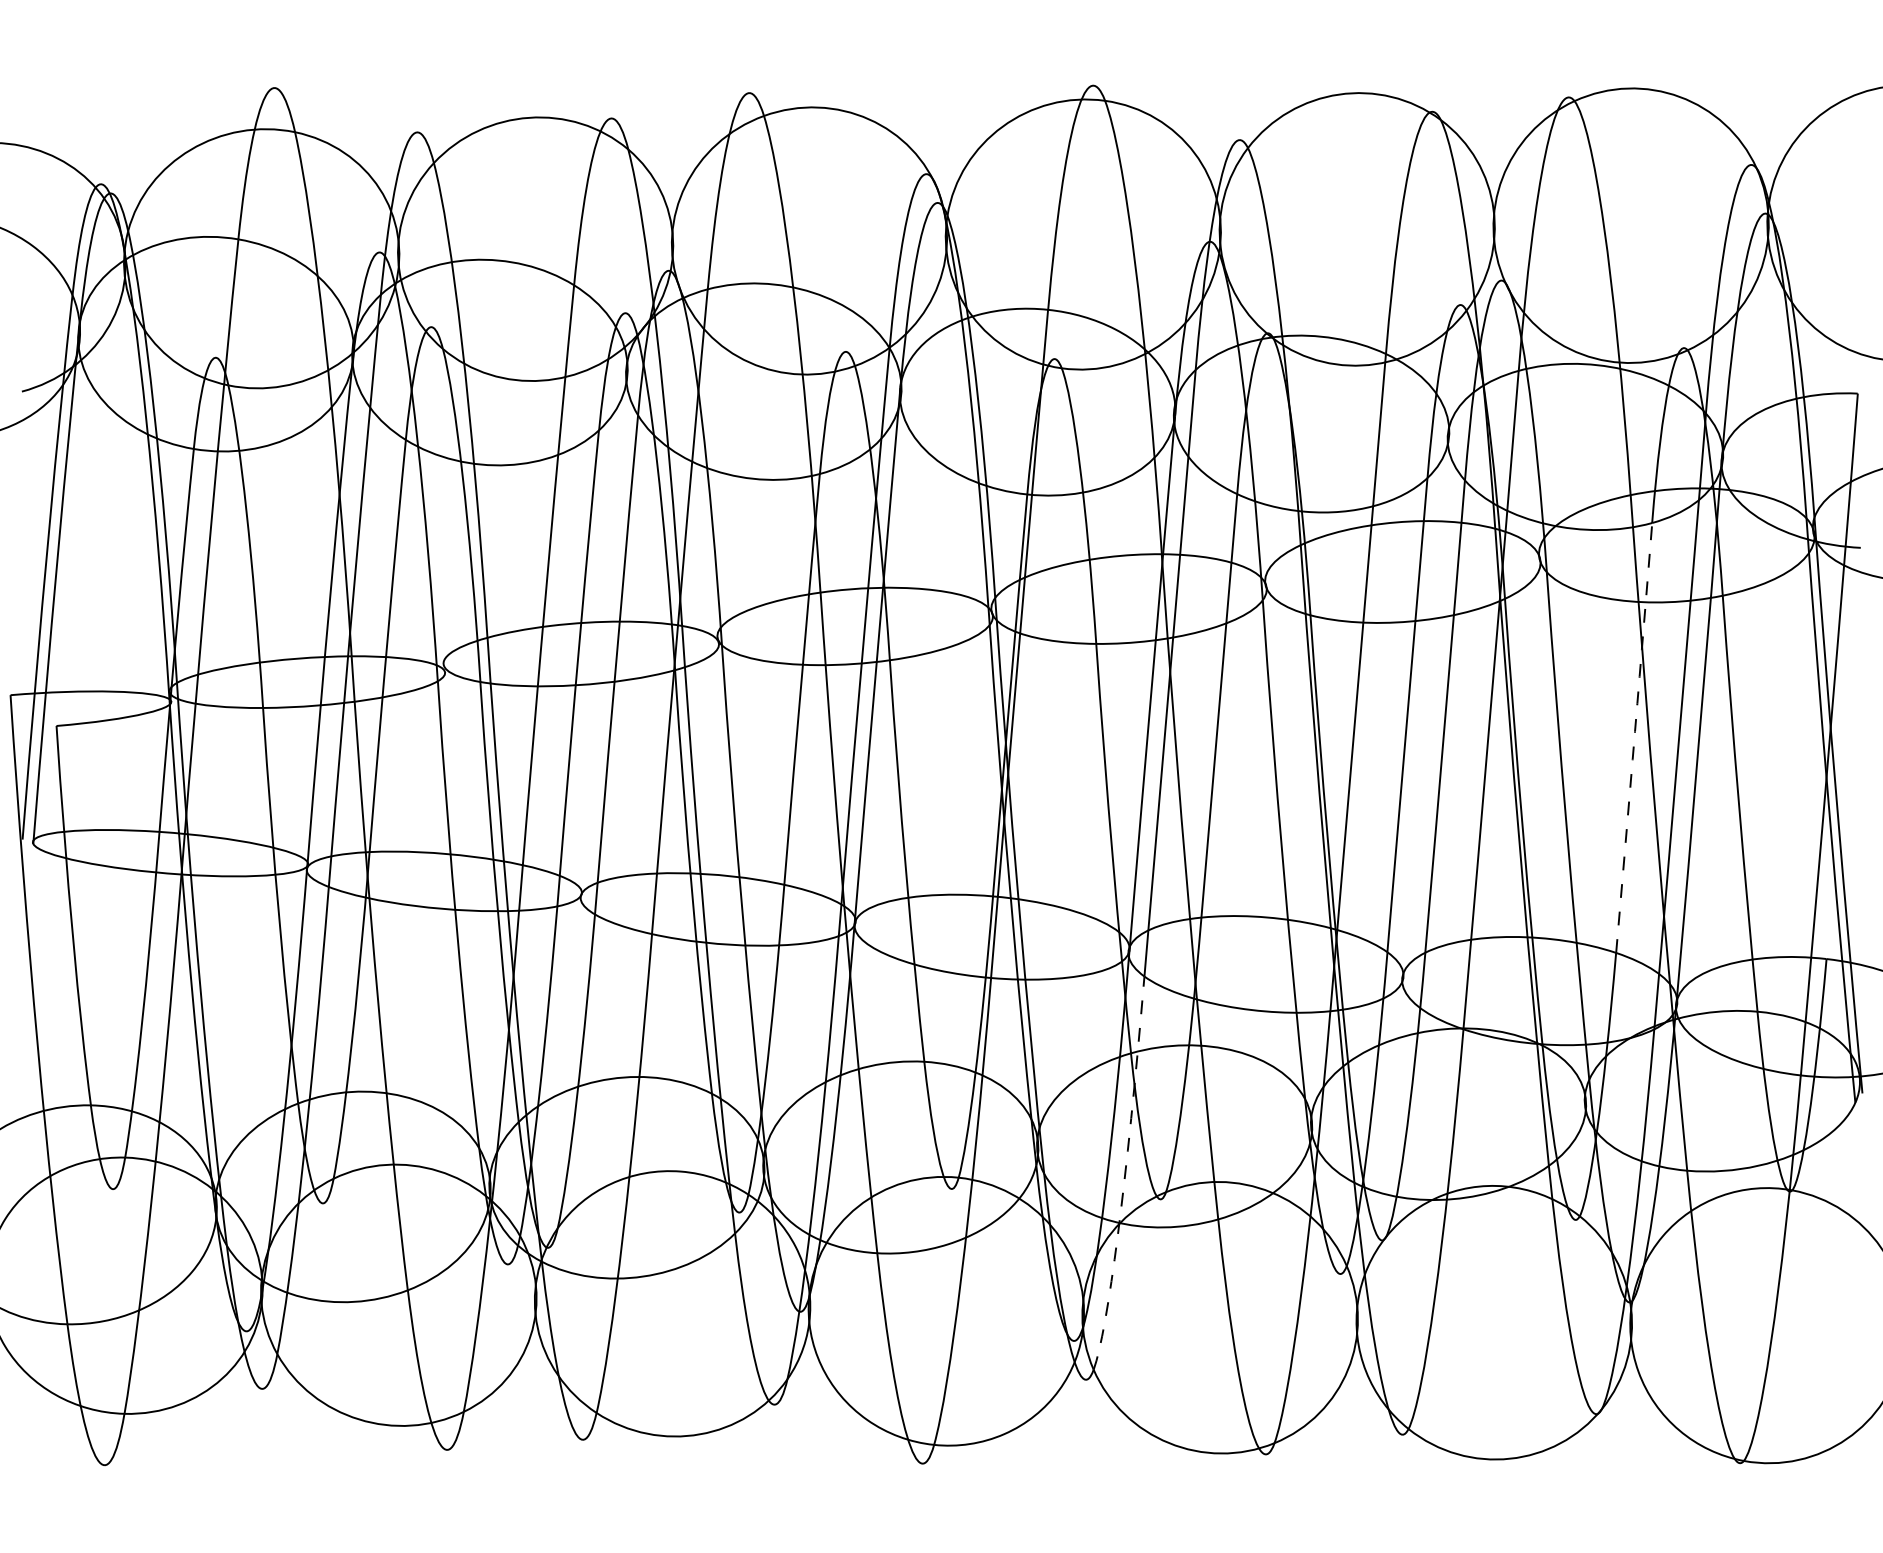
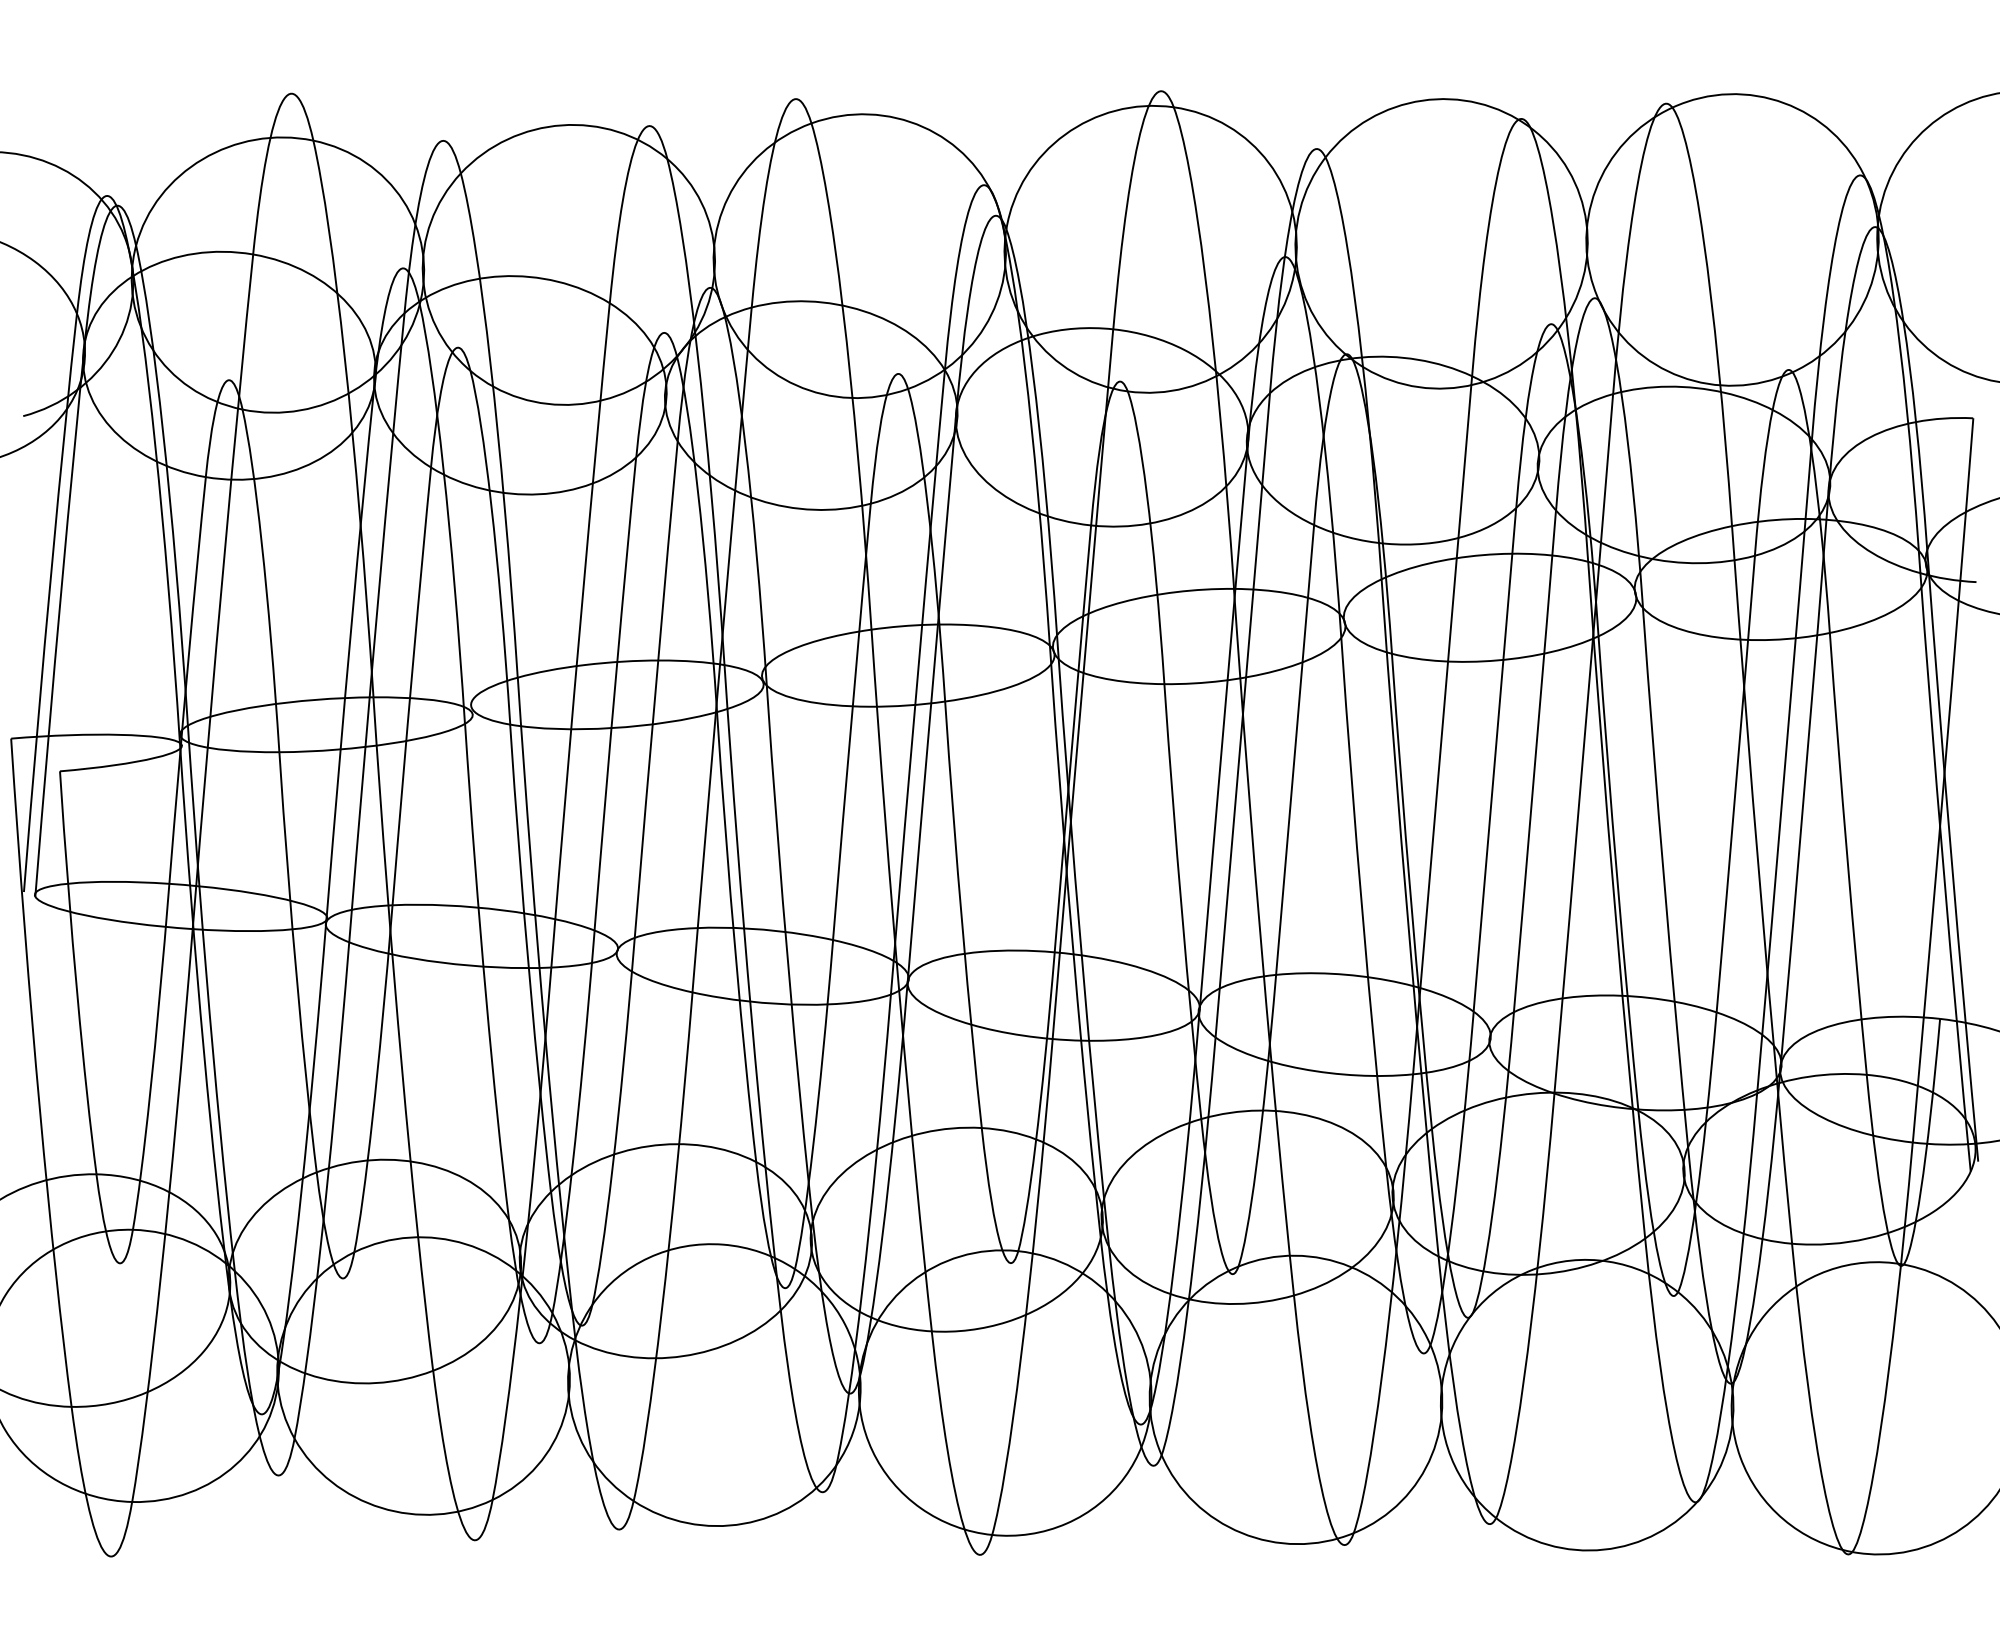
arc: (1634, 734) -> (1736, 780), dashed -> solid
arc: (1124, 1180) -> (1194, 1254), dashed -> solid

